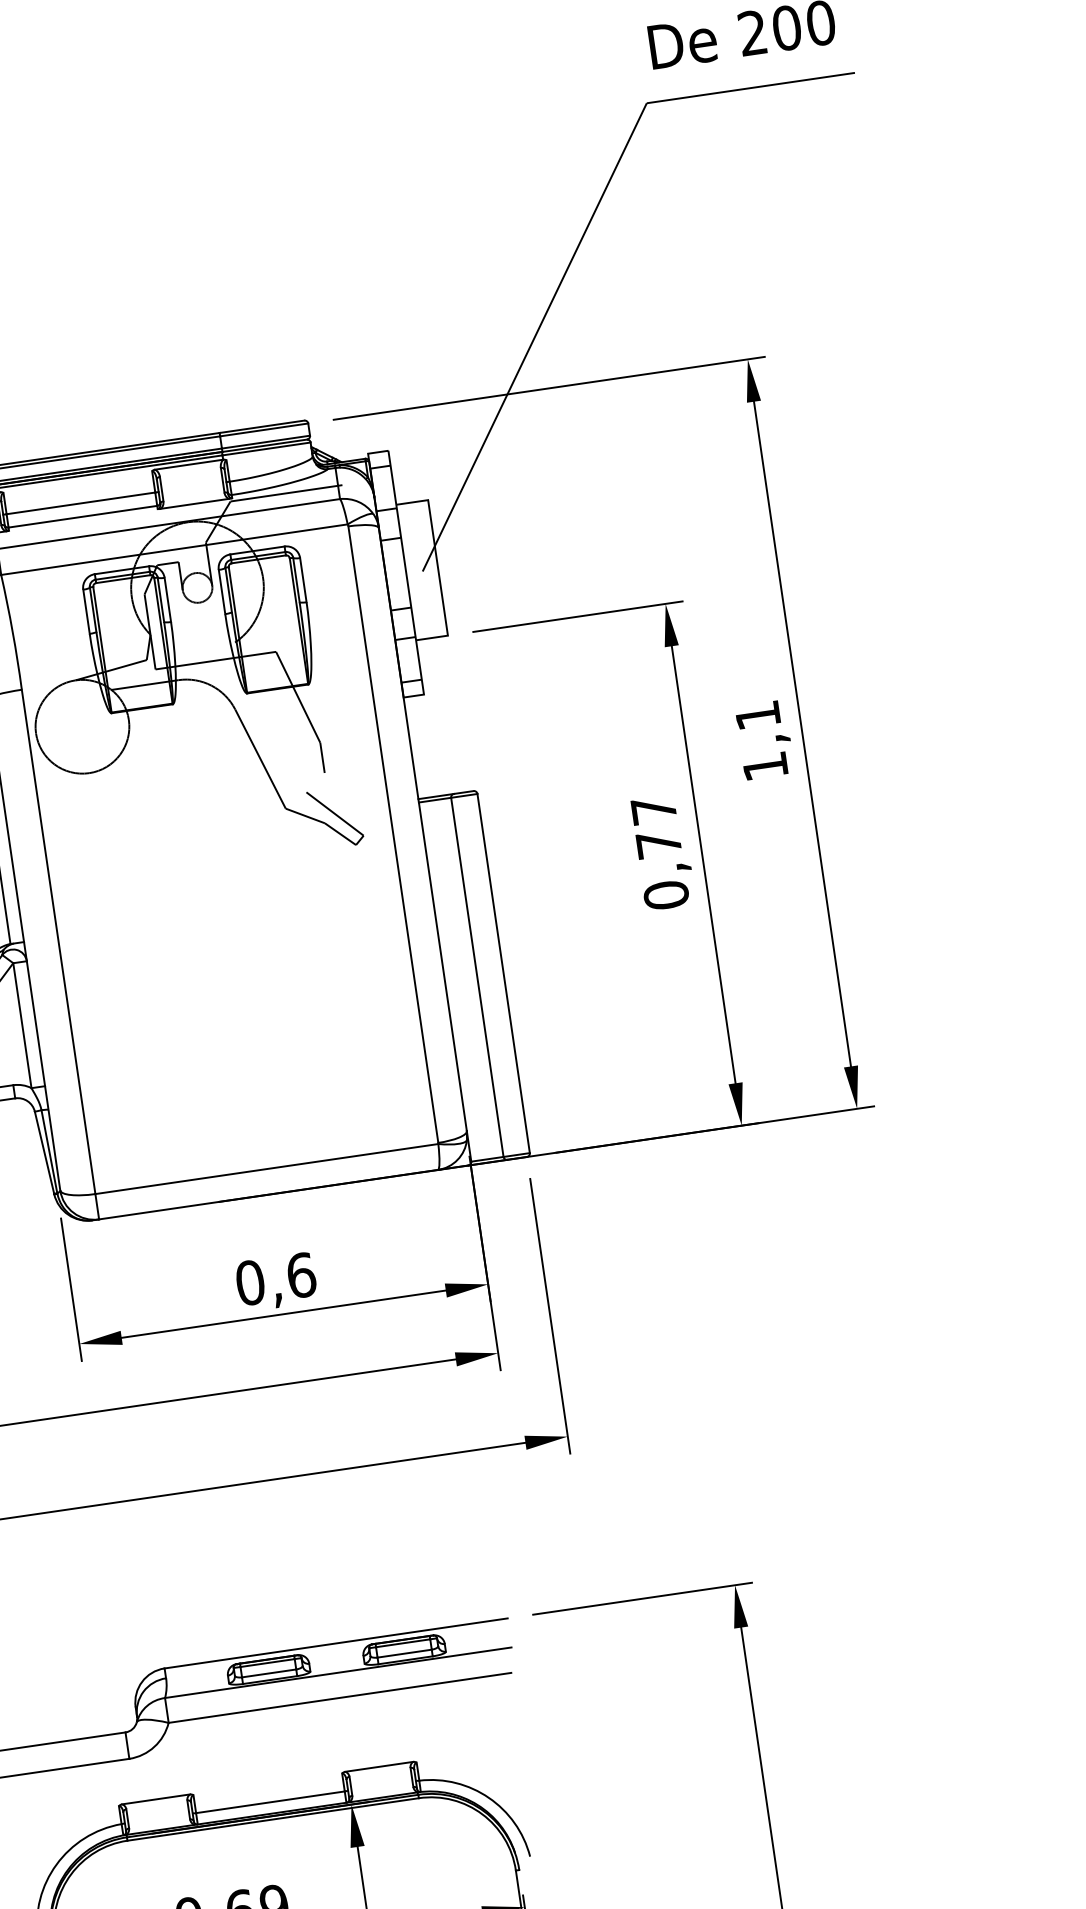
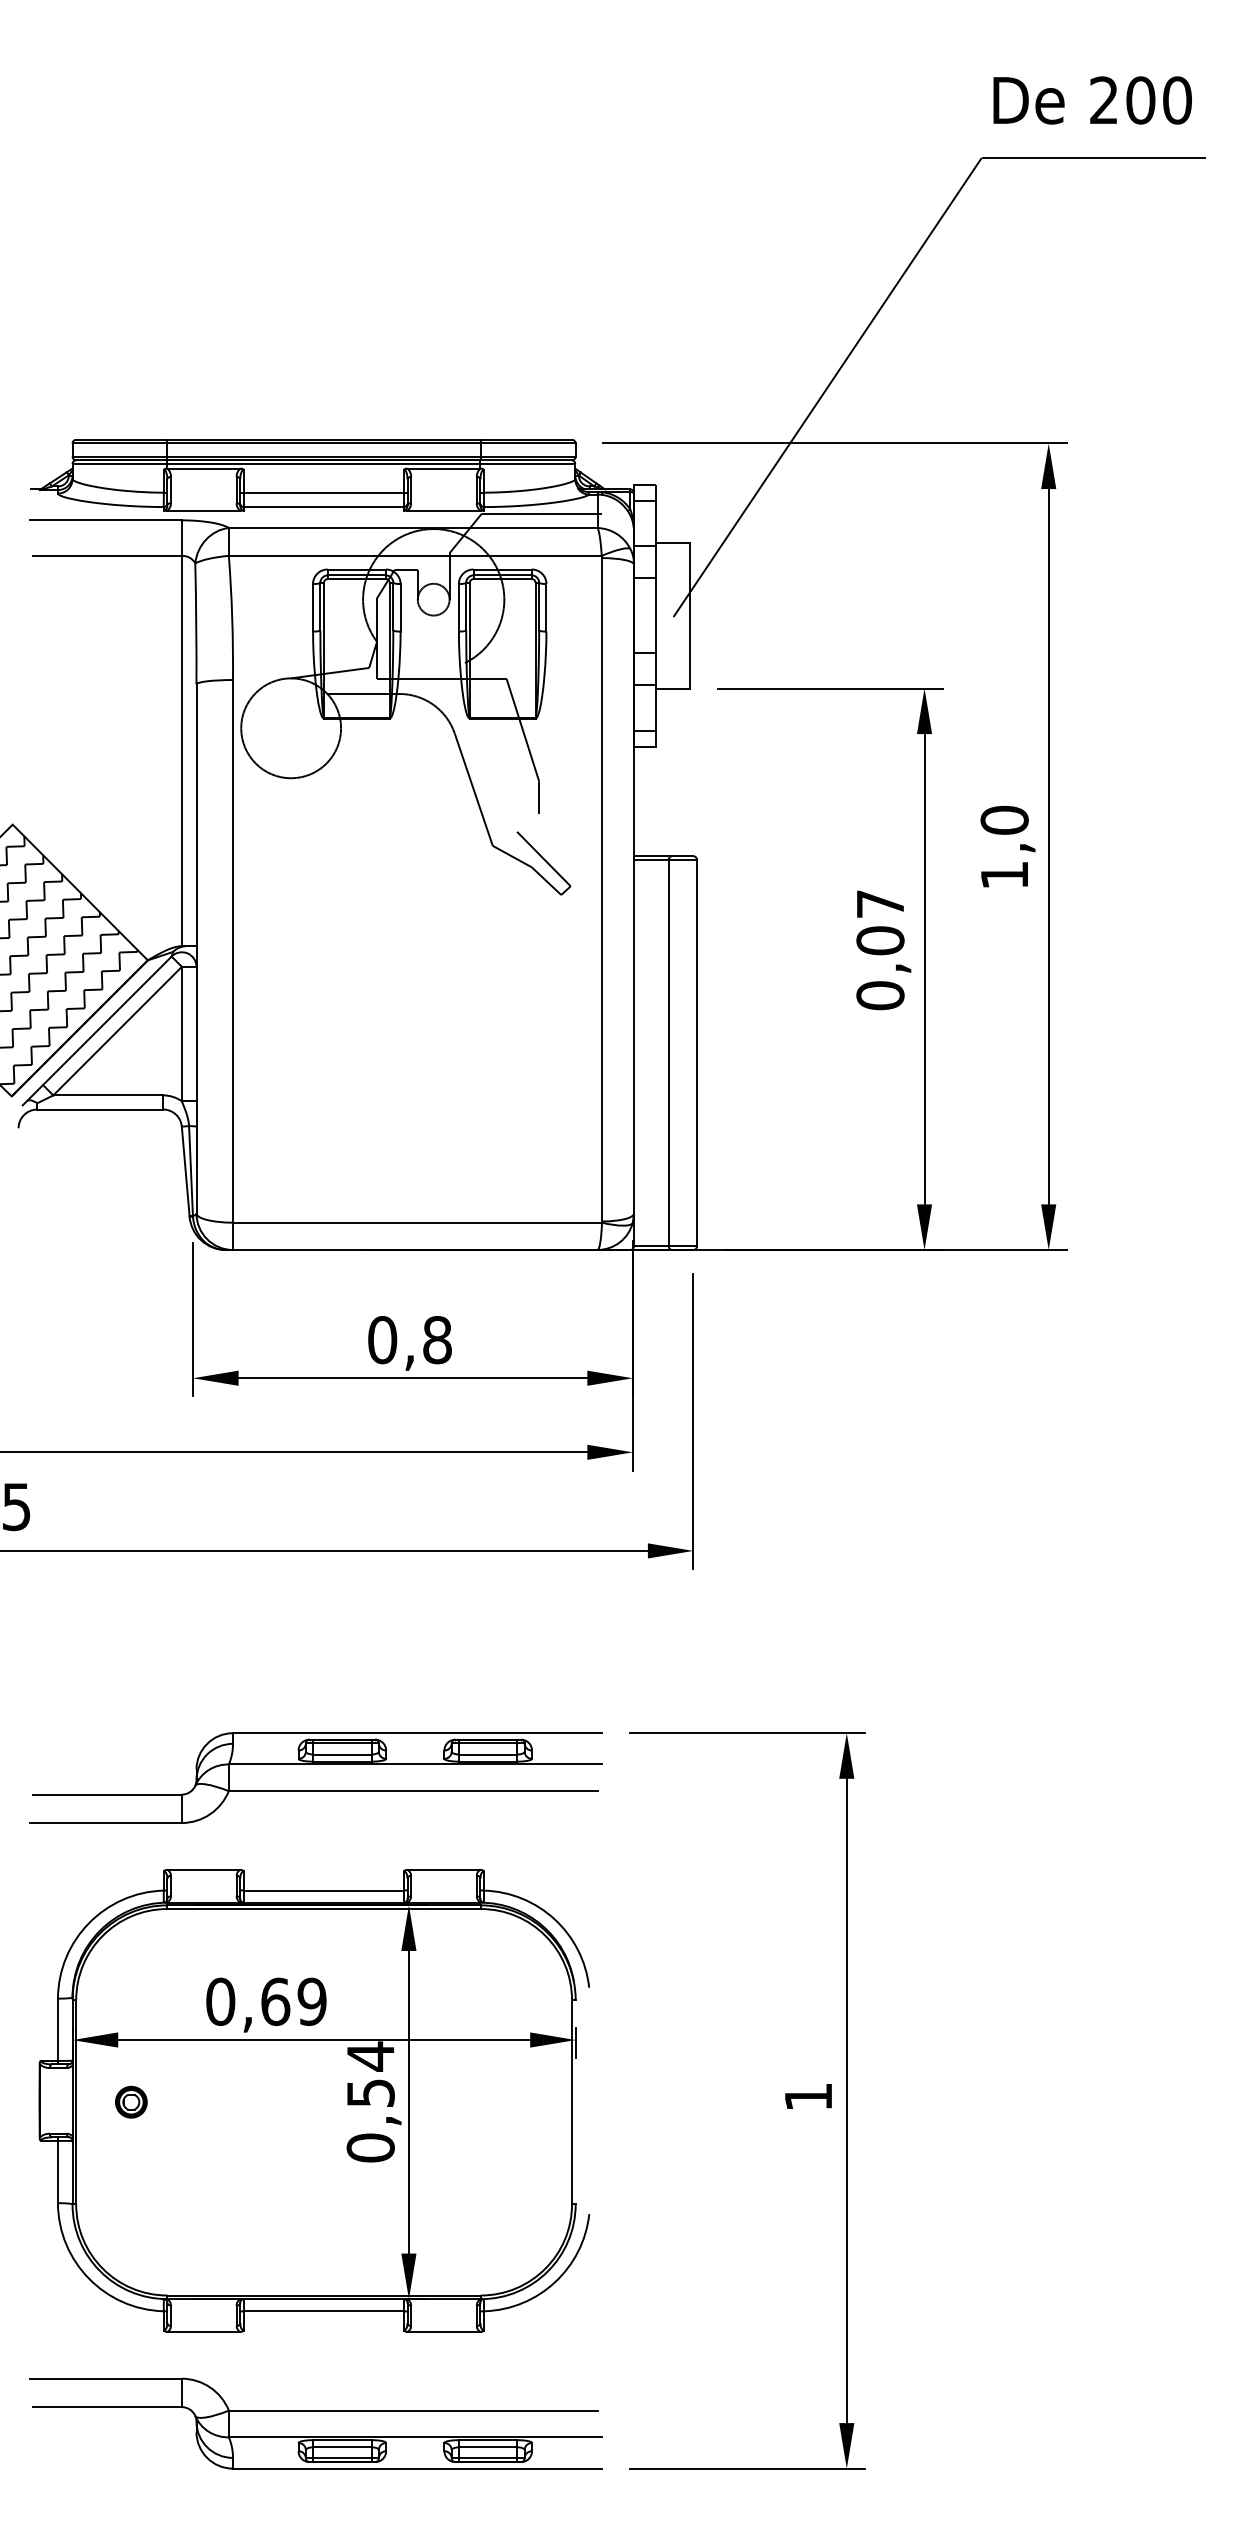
text: (757, 714) -> (1004, 819), 1,1 -> 1,0
text: (658, 844) -> (880, 940), 0,77 -> 0,07
text: (301, 1275) -> (437, 1340), 0,6 -> 0,8

